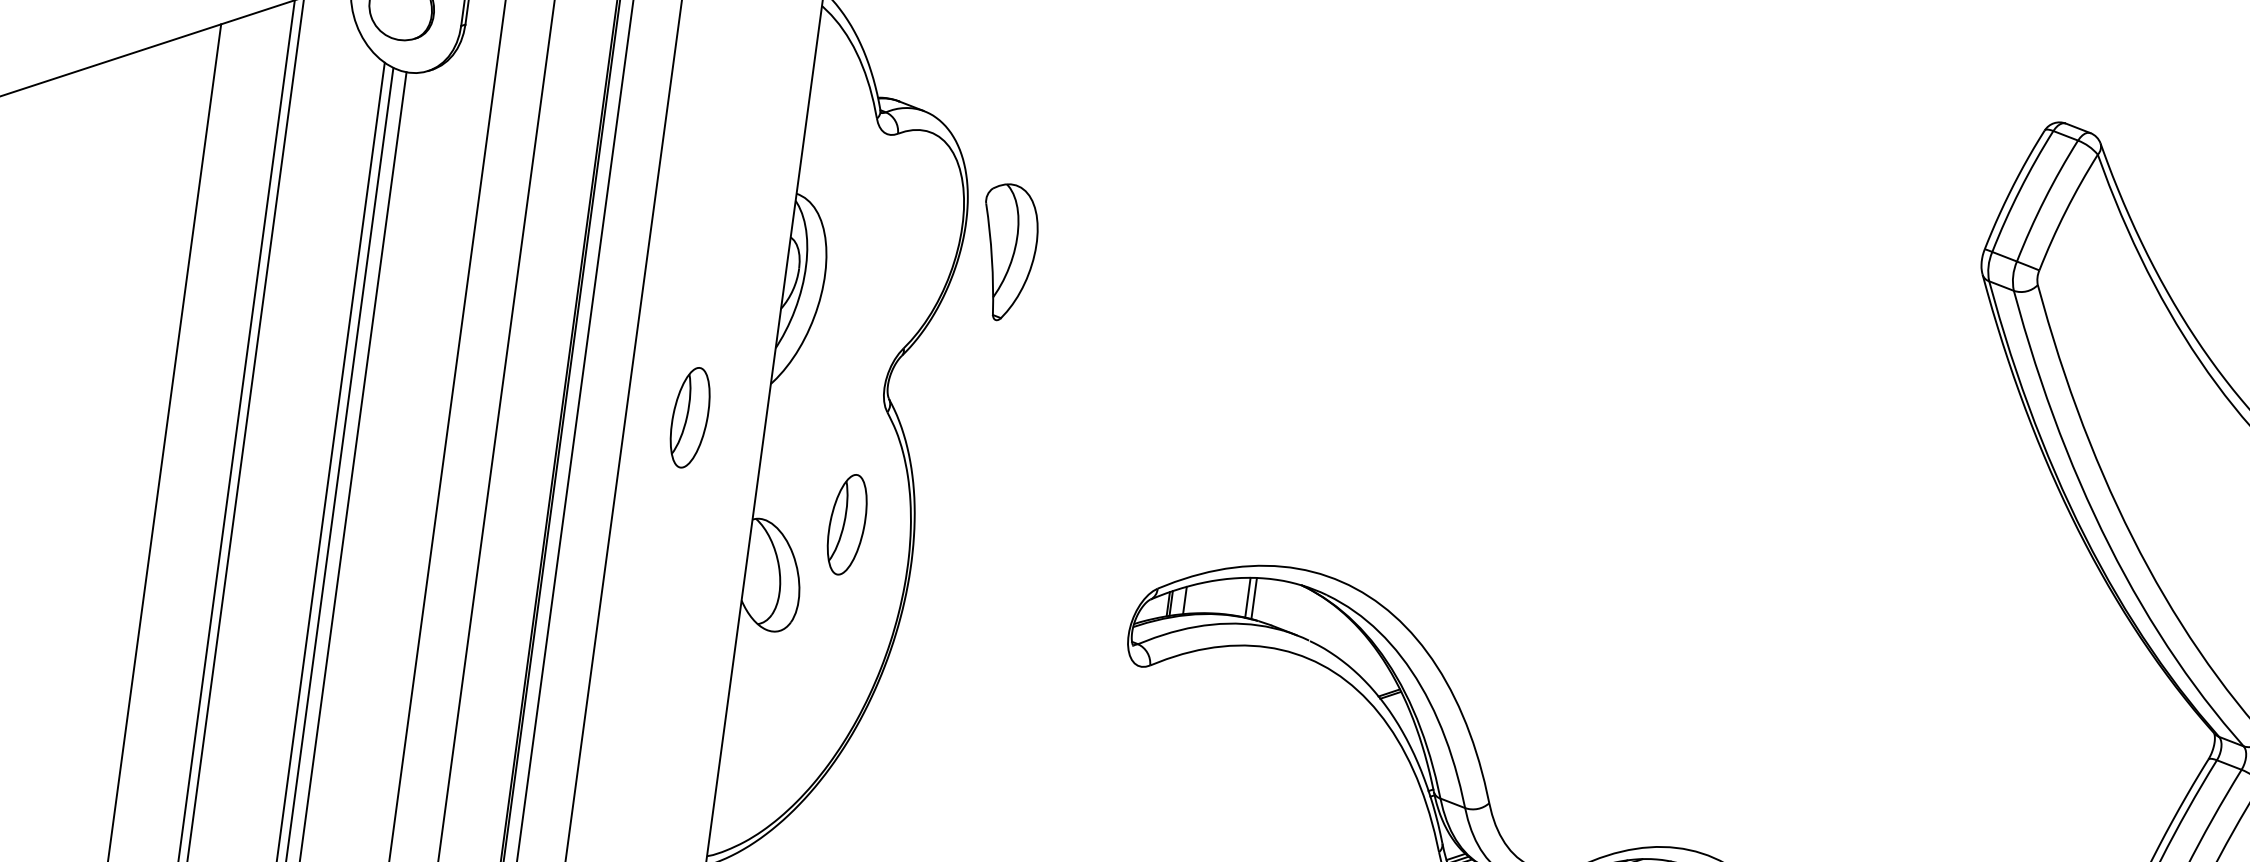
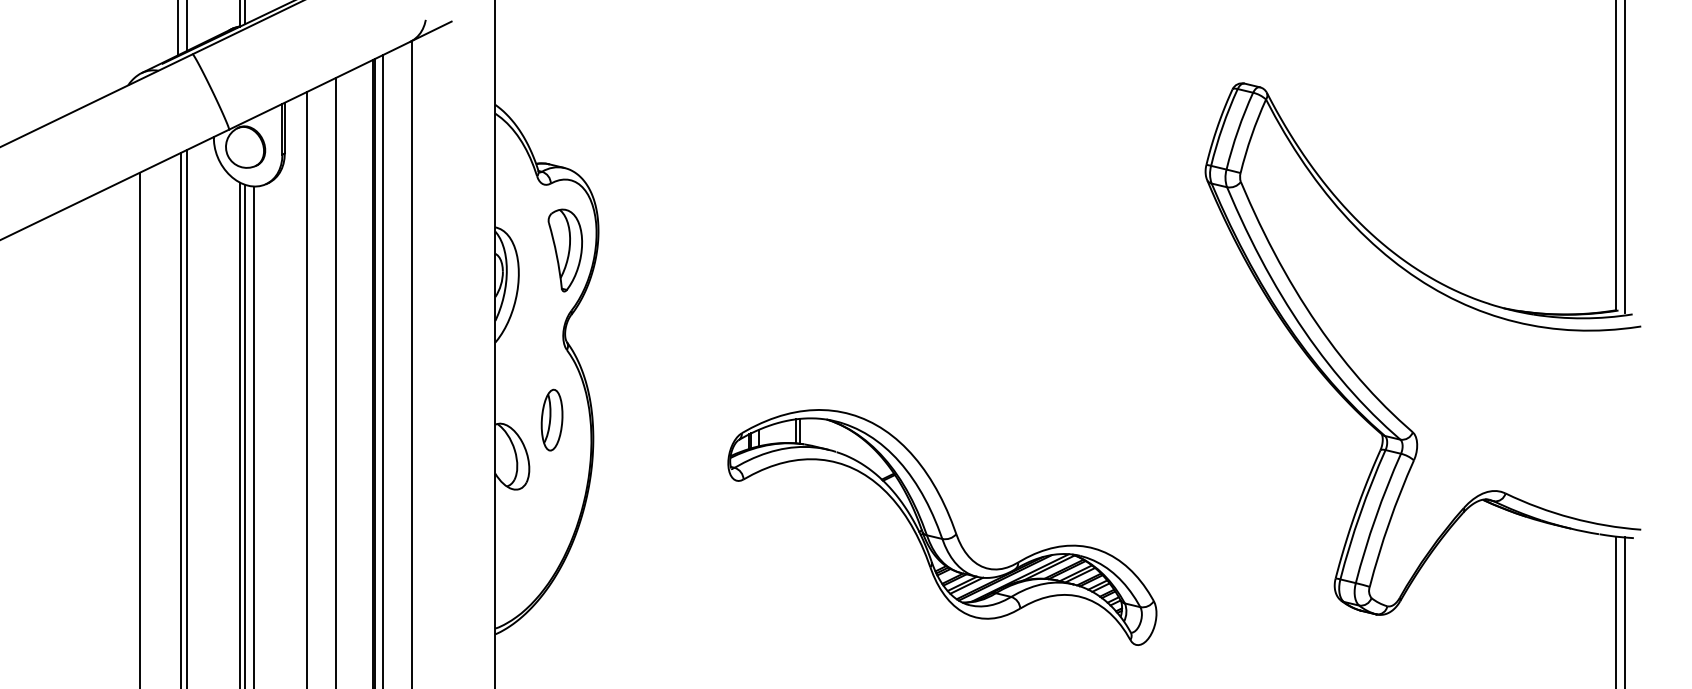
part: (1005, 252) -> (564, 250), moved
part: (689, 416) -> (449, 368), removed

